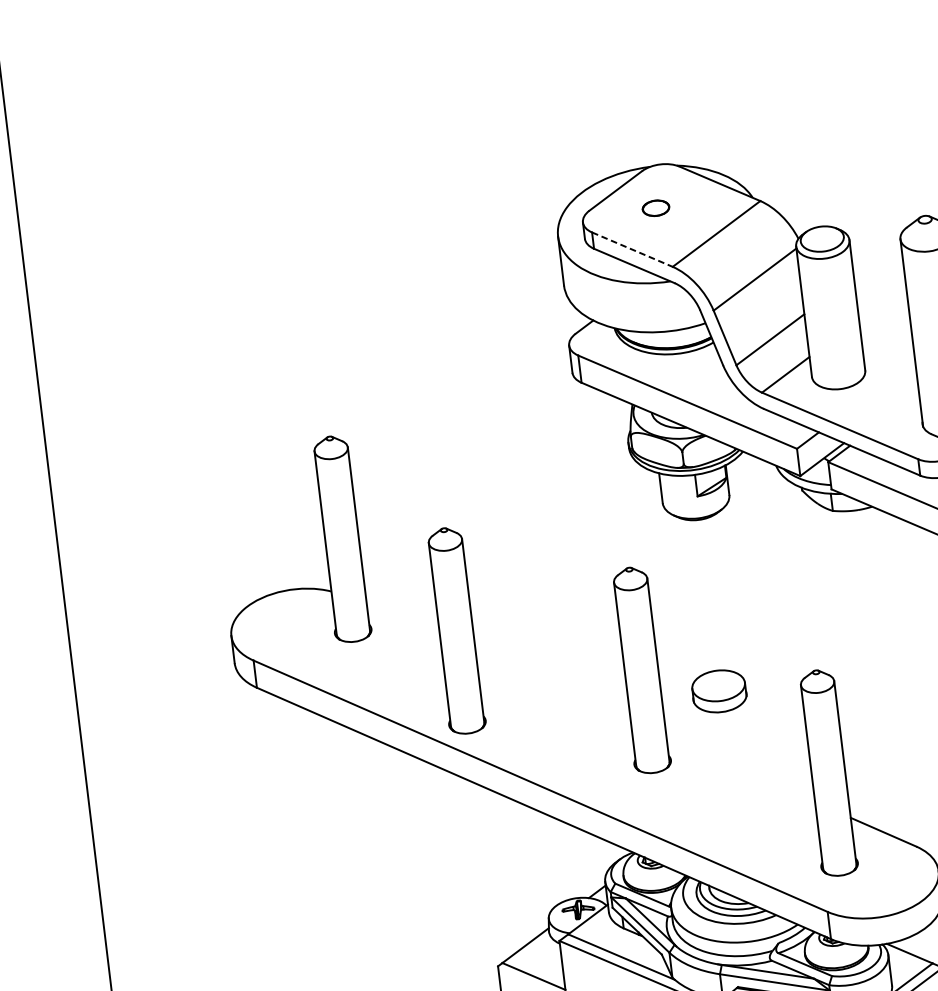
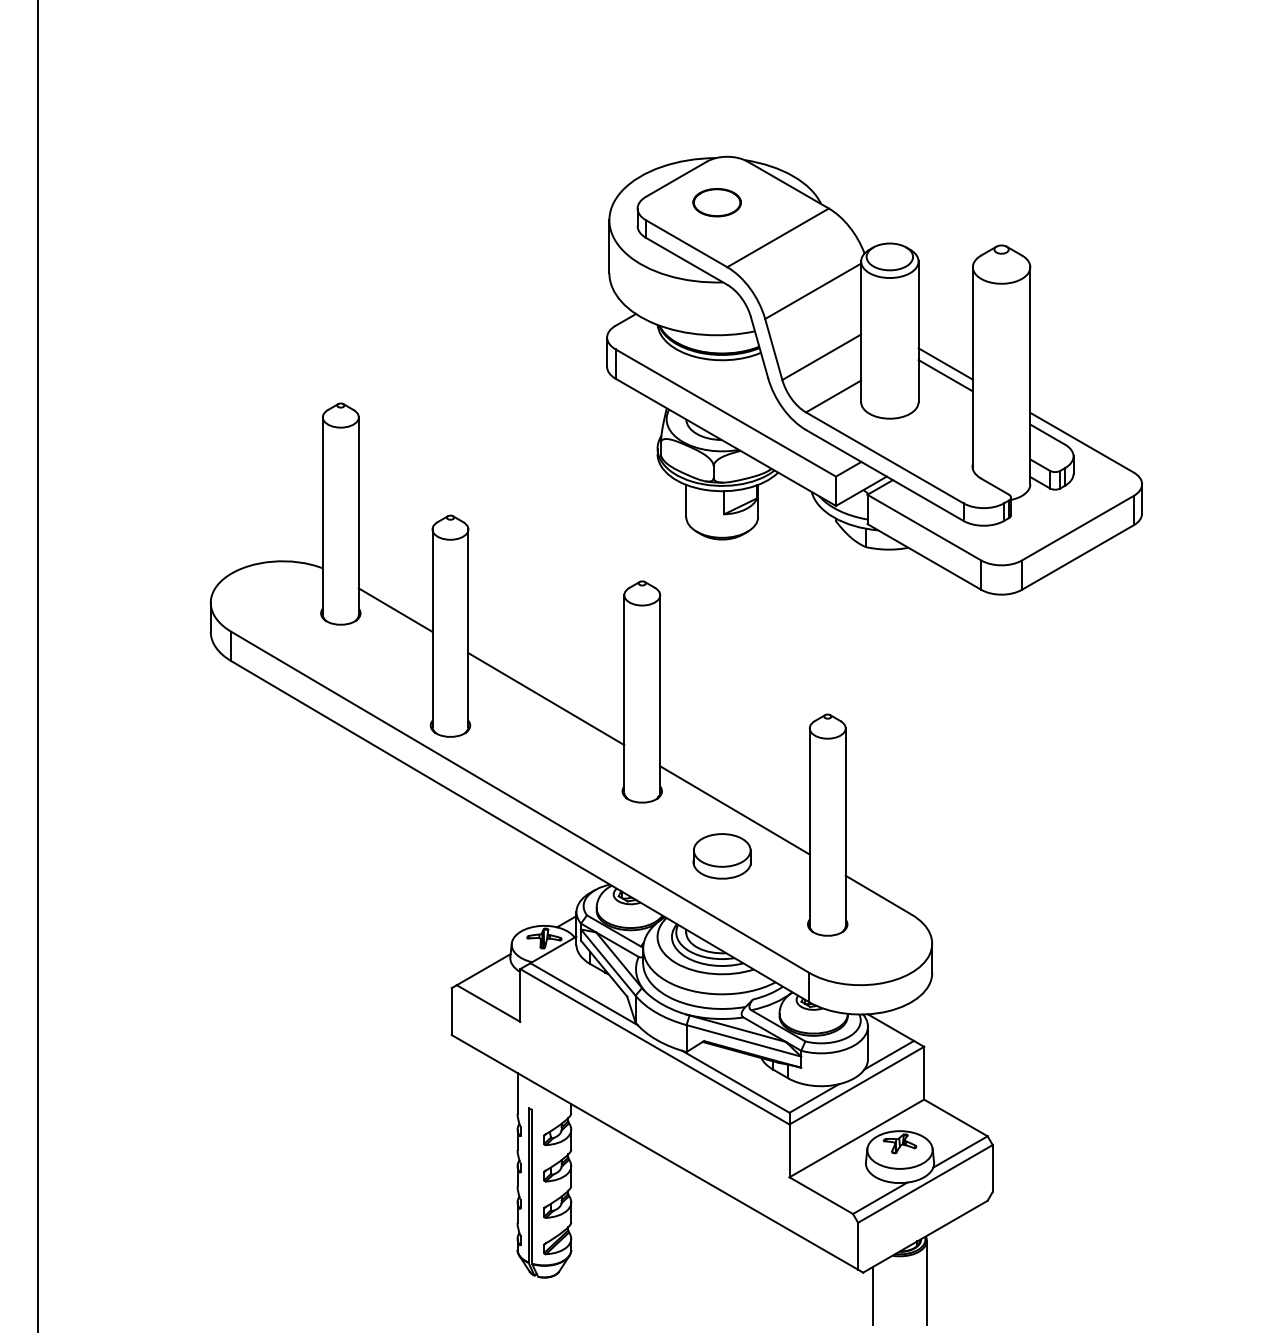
part: (655, 208) -> (716, 202), size x1.67
line: (632, 249) -> (686, 243), dashed -> solid
line: (885, 331) -> (945, 363), added
line: (887, 342) -> (945, 375), added
line: (403, 621) -> (395, 609), added
line: (553, 688) -> (546, 699), added
part: (718, 691) -> (721, 856), moved
line: (740, 769) -> (734, 810), added

